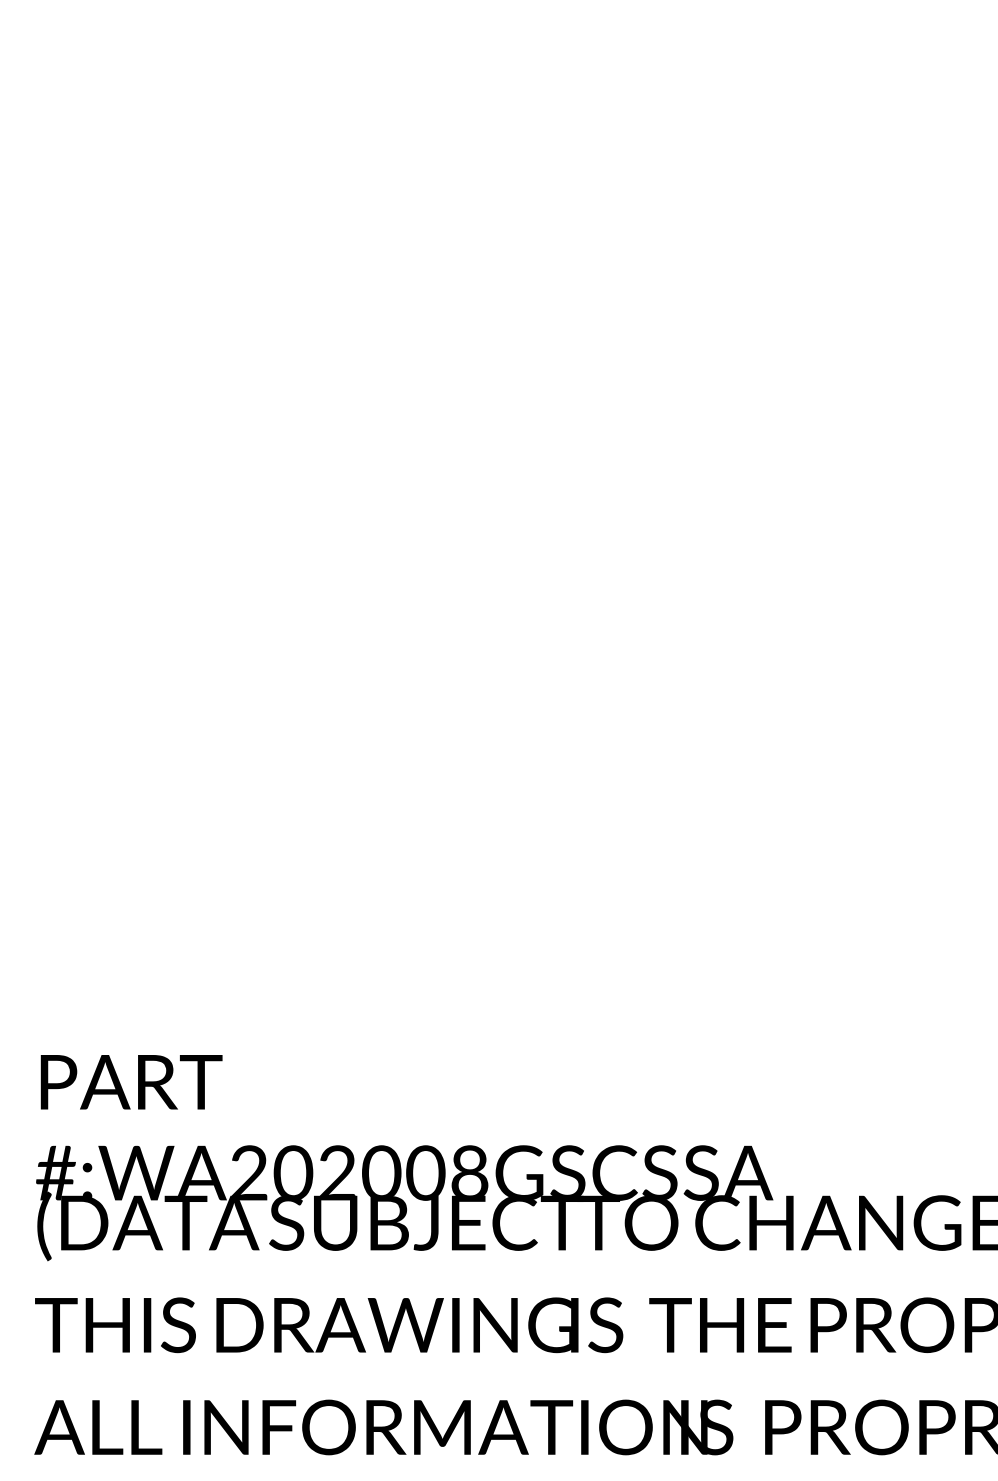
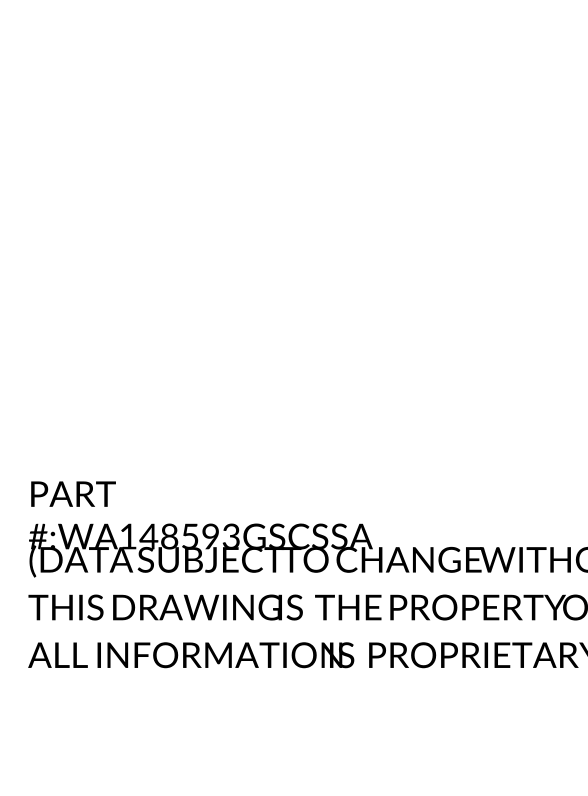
text: (358, 1172) -> (179, 536), #:WA202008GSCSSA -> #:WA148593GSCSSA

